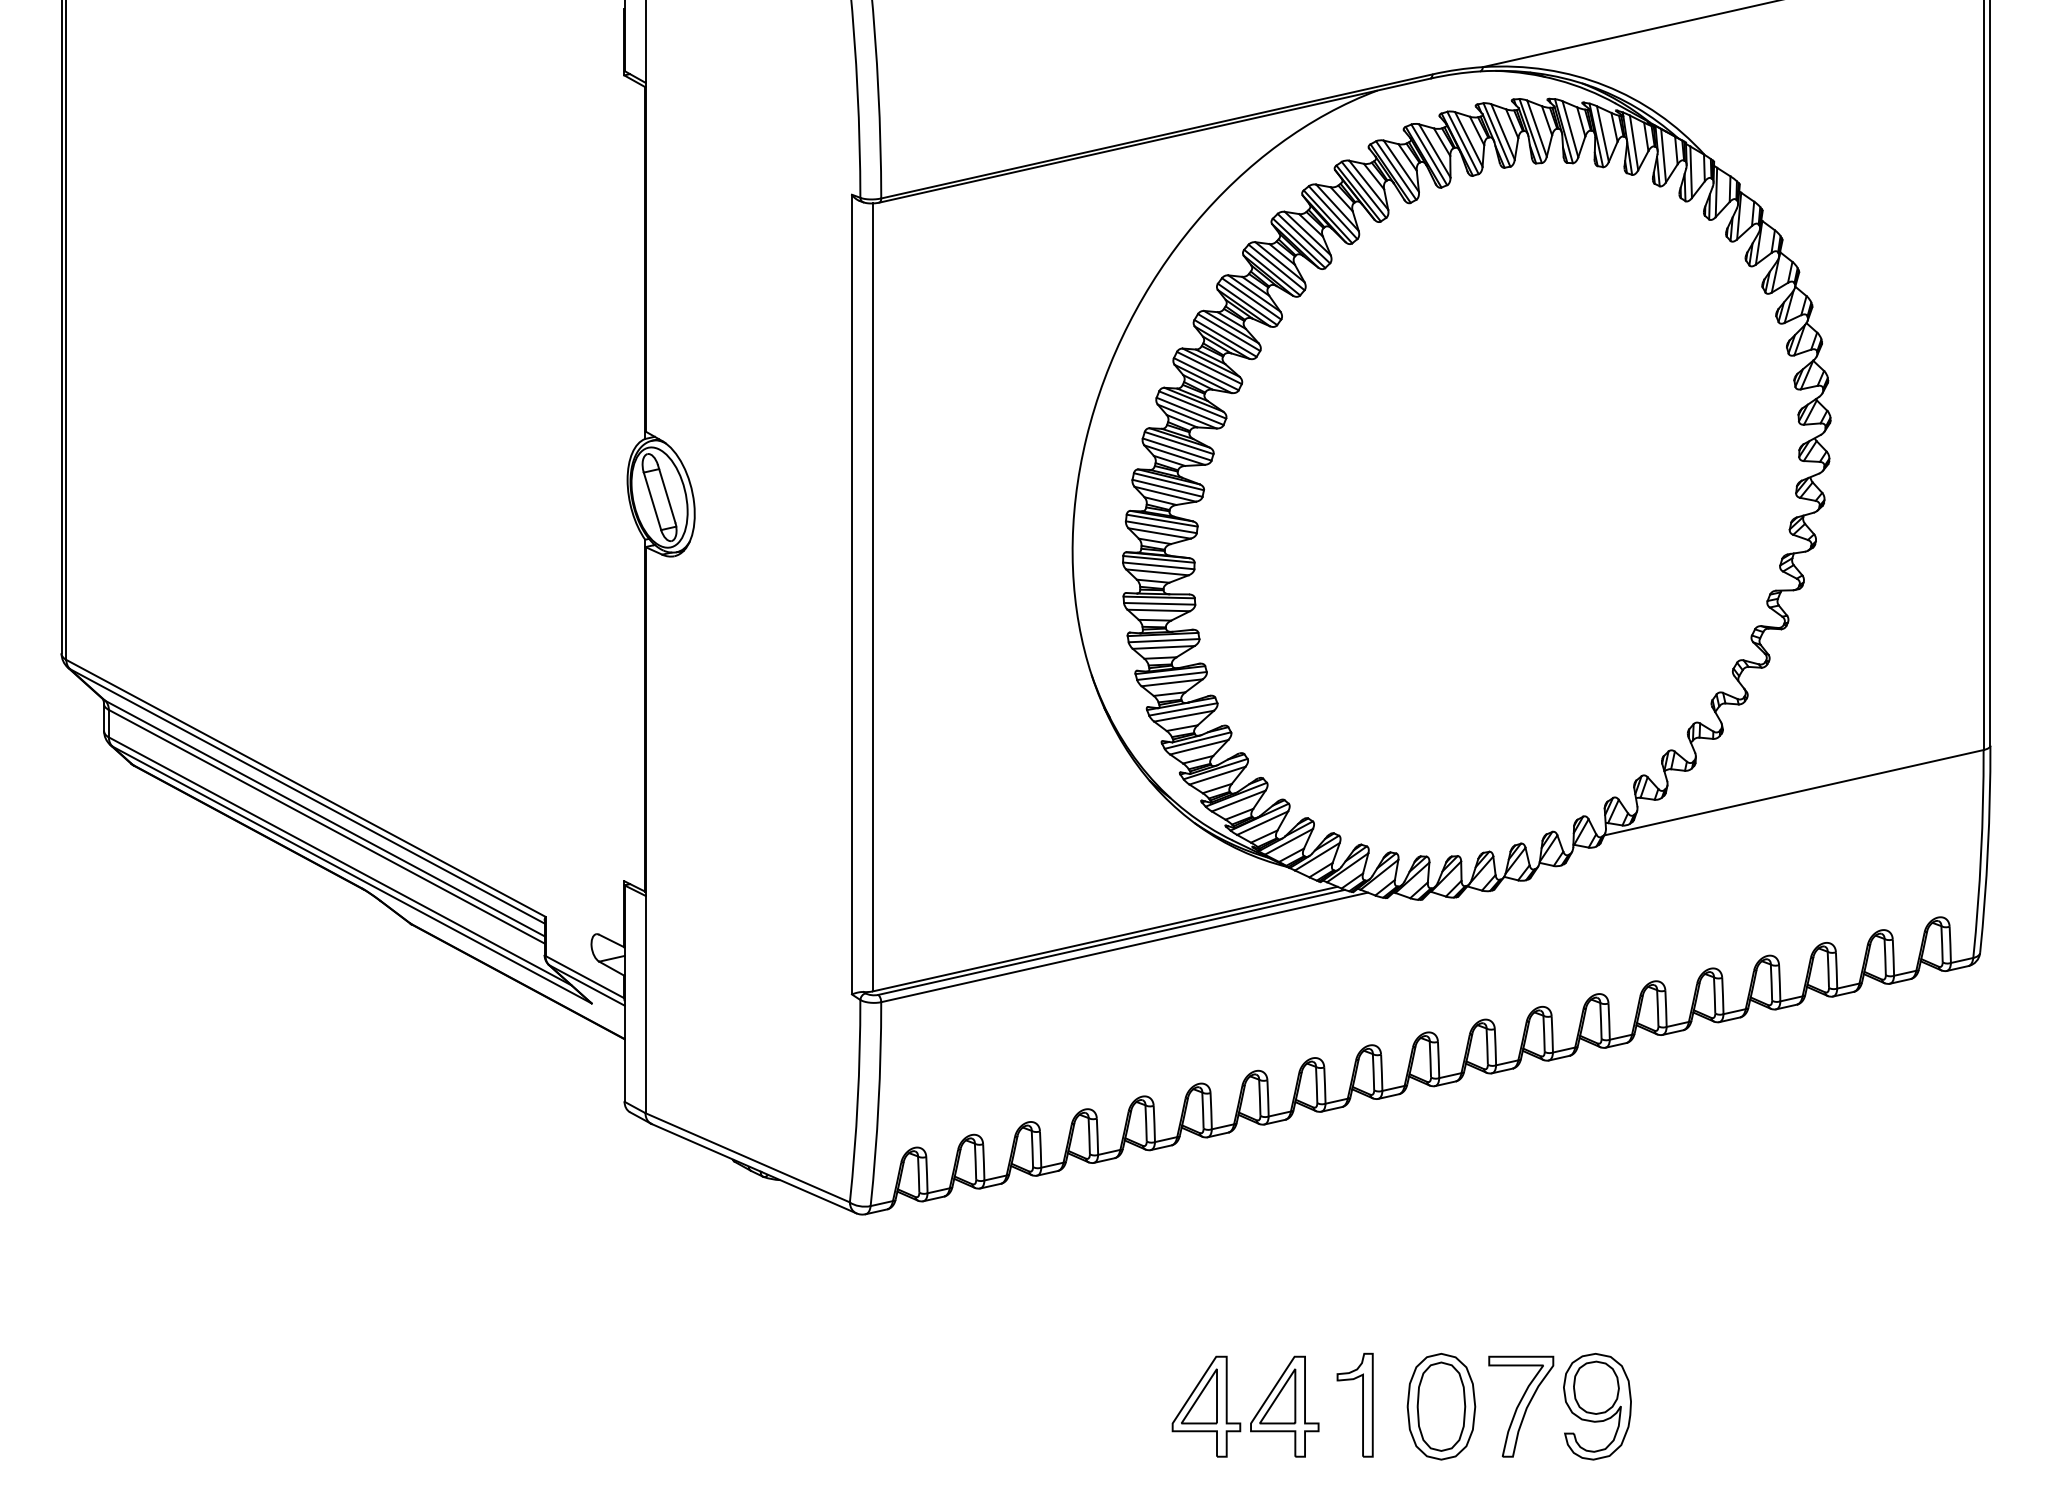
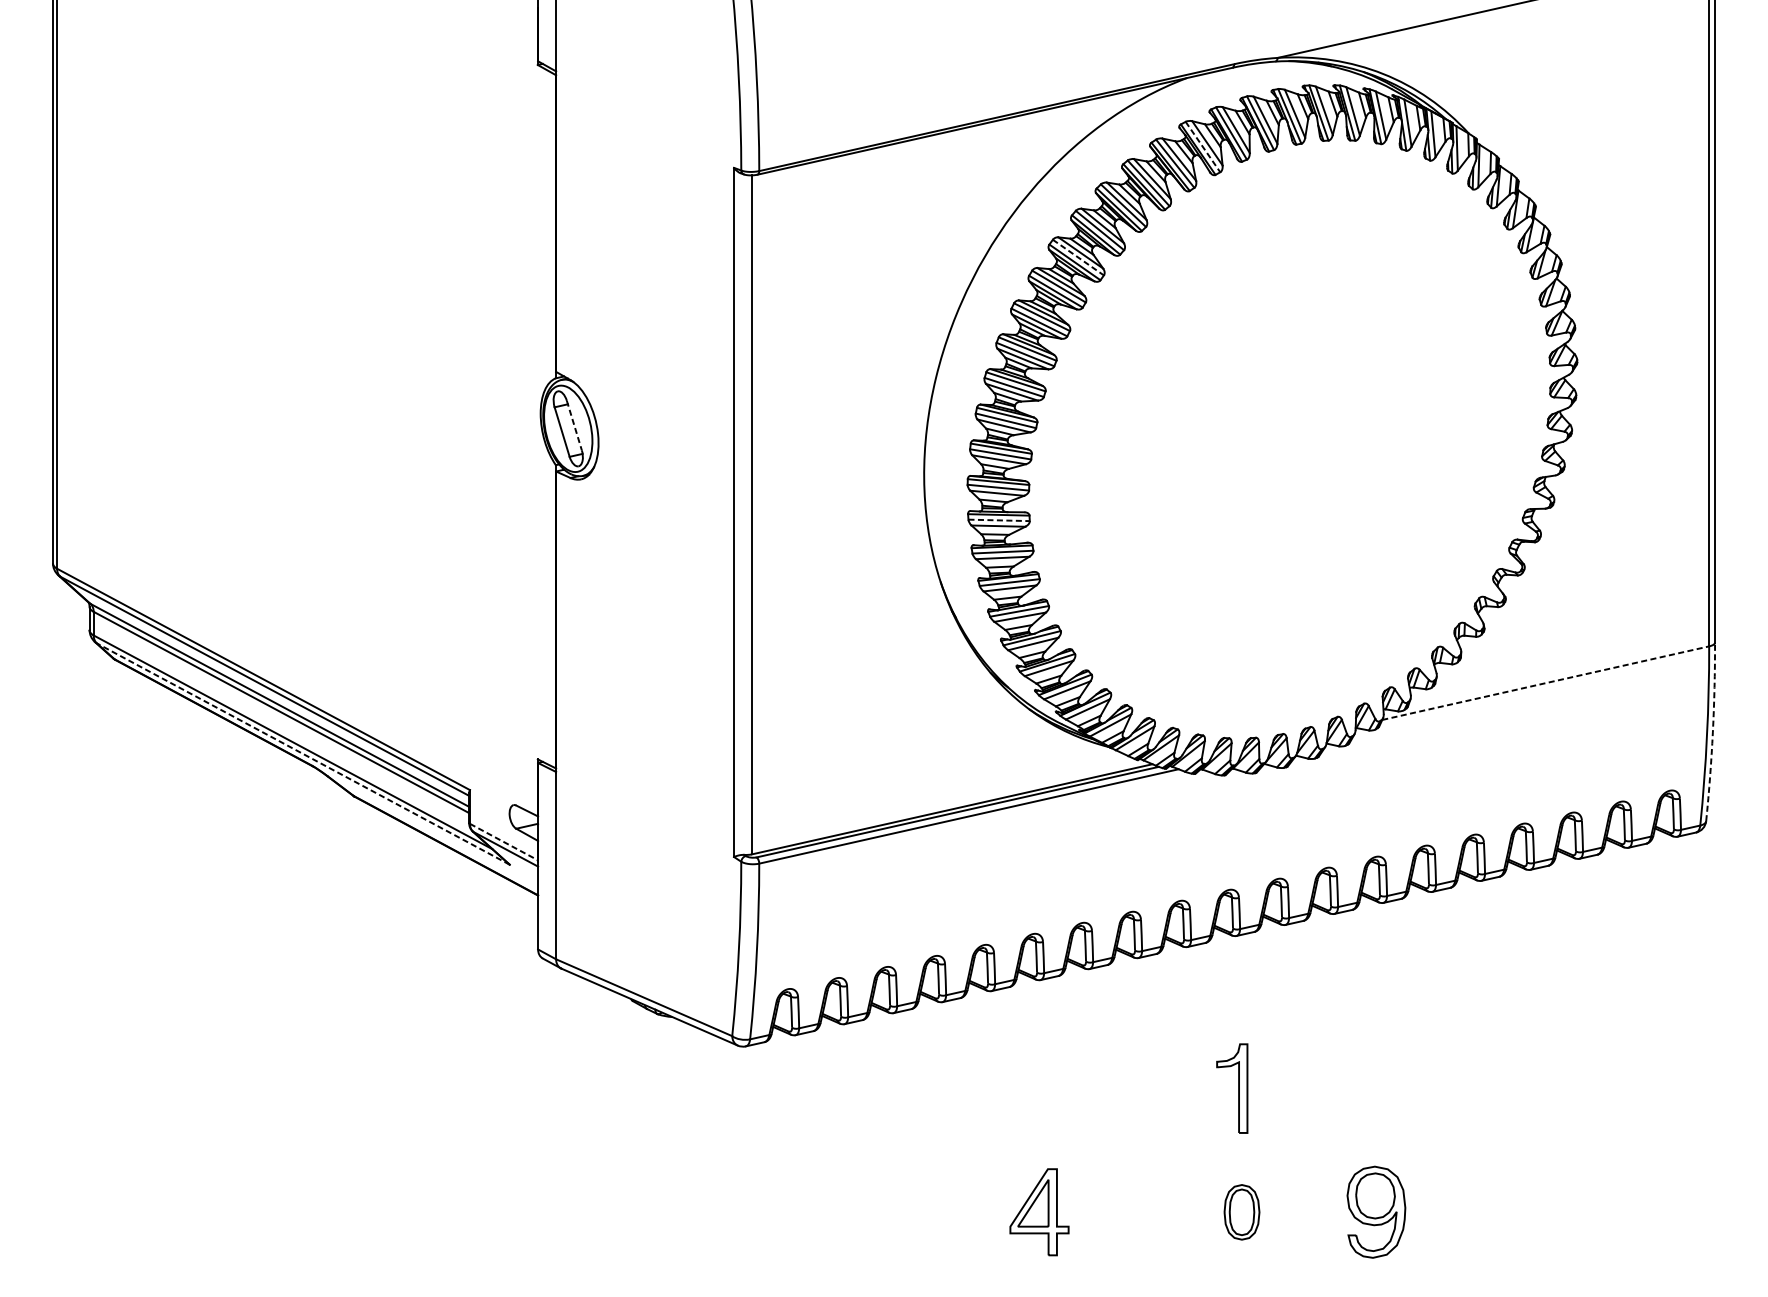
line: (1396, 170) -> (1203, 146), solid -> dashed
line: (1252, 299) -> (1079, 258), solid -> dashed
line: (666, 494) -> (574, 426), solid -> dashed
line: (1159, 603) -> (999, 520), solid -> dashed
line: (1794, 792) -> (1546, 682), solid -> dashed
arc: (1987, 849) -> (1712, 732), solid -> dashed
line: (352, 875) -> (303, 754), solid -> dashed
line: (584, 977) -> (503, 842), solid -> dashed
part: (1362, 1404) -> (1238, 1087), moved
part: (1284, 1406) -> (1106, 1212), removed
part: (1441, 1406) -> (1242, 1212), size x0.6
part: (1521, 1406) -> (1310, 1212), removed

